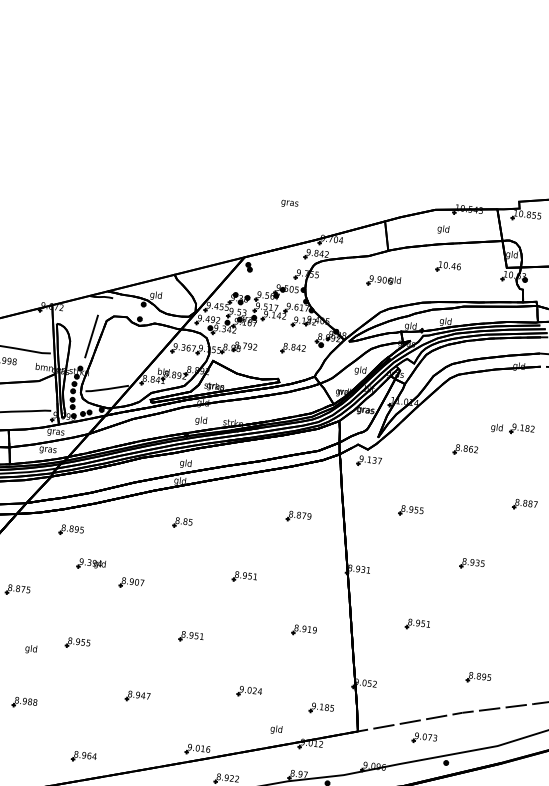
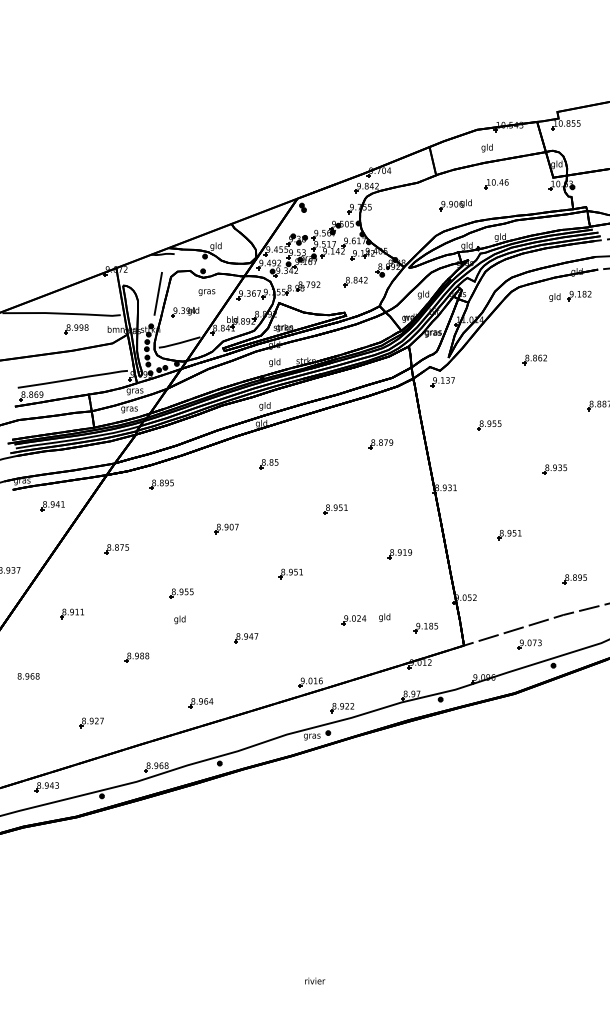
text: (289, 203) -> (206, 292), moved
part: (383, 281) -> (455, 205), moved
part: (513, 428) -> (570, 295), moved
part: (91, 564) -> (185, 312), moved
text: (30, 648) -> (179, 619), moved
text: (276, 729) -> (384, 617), moved

